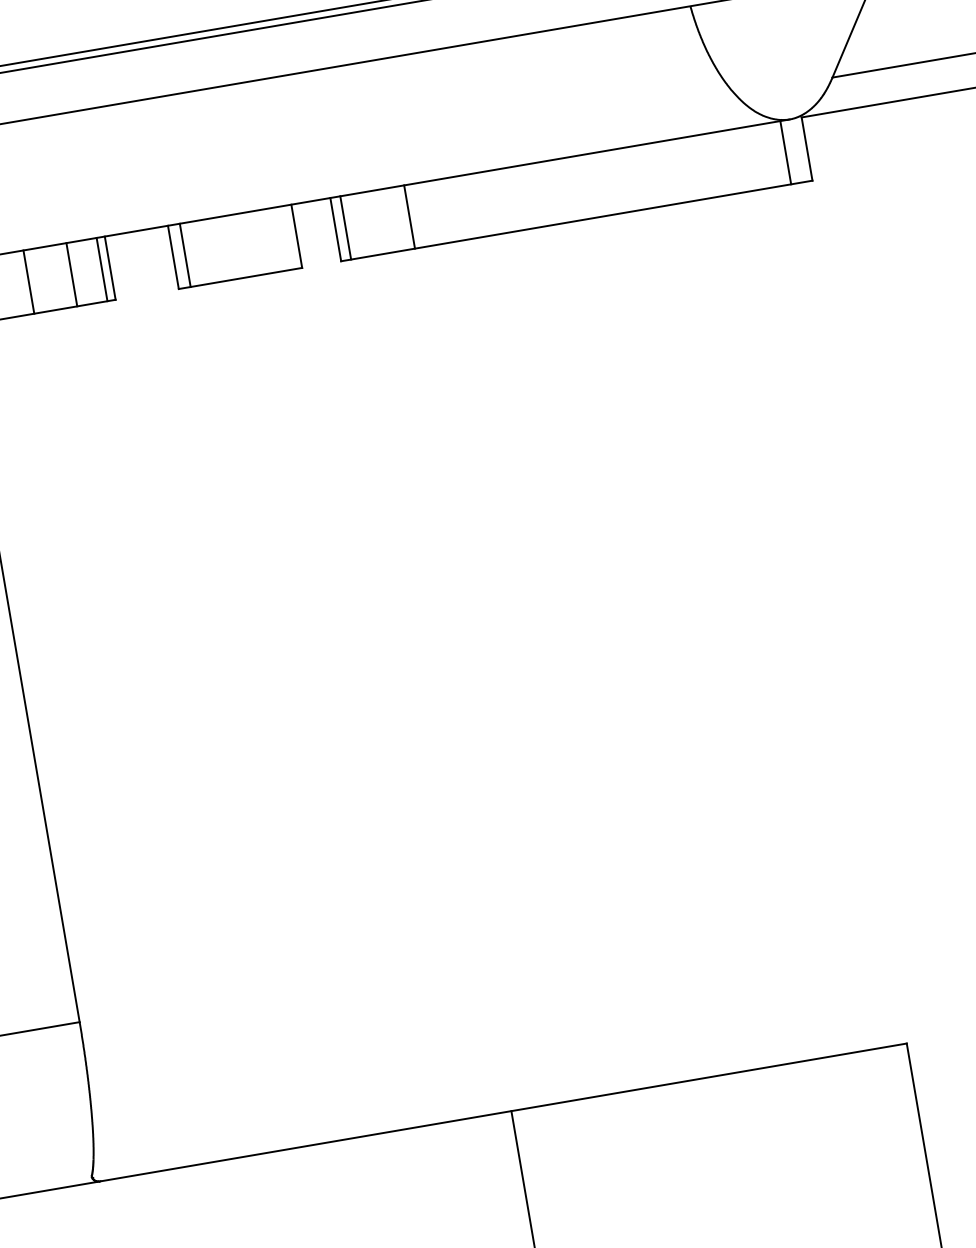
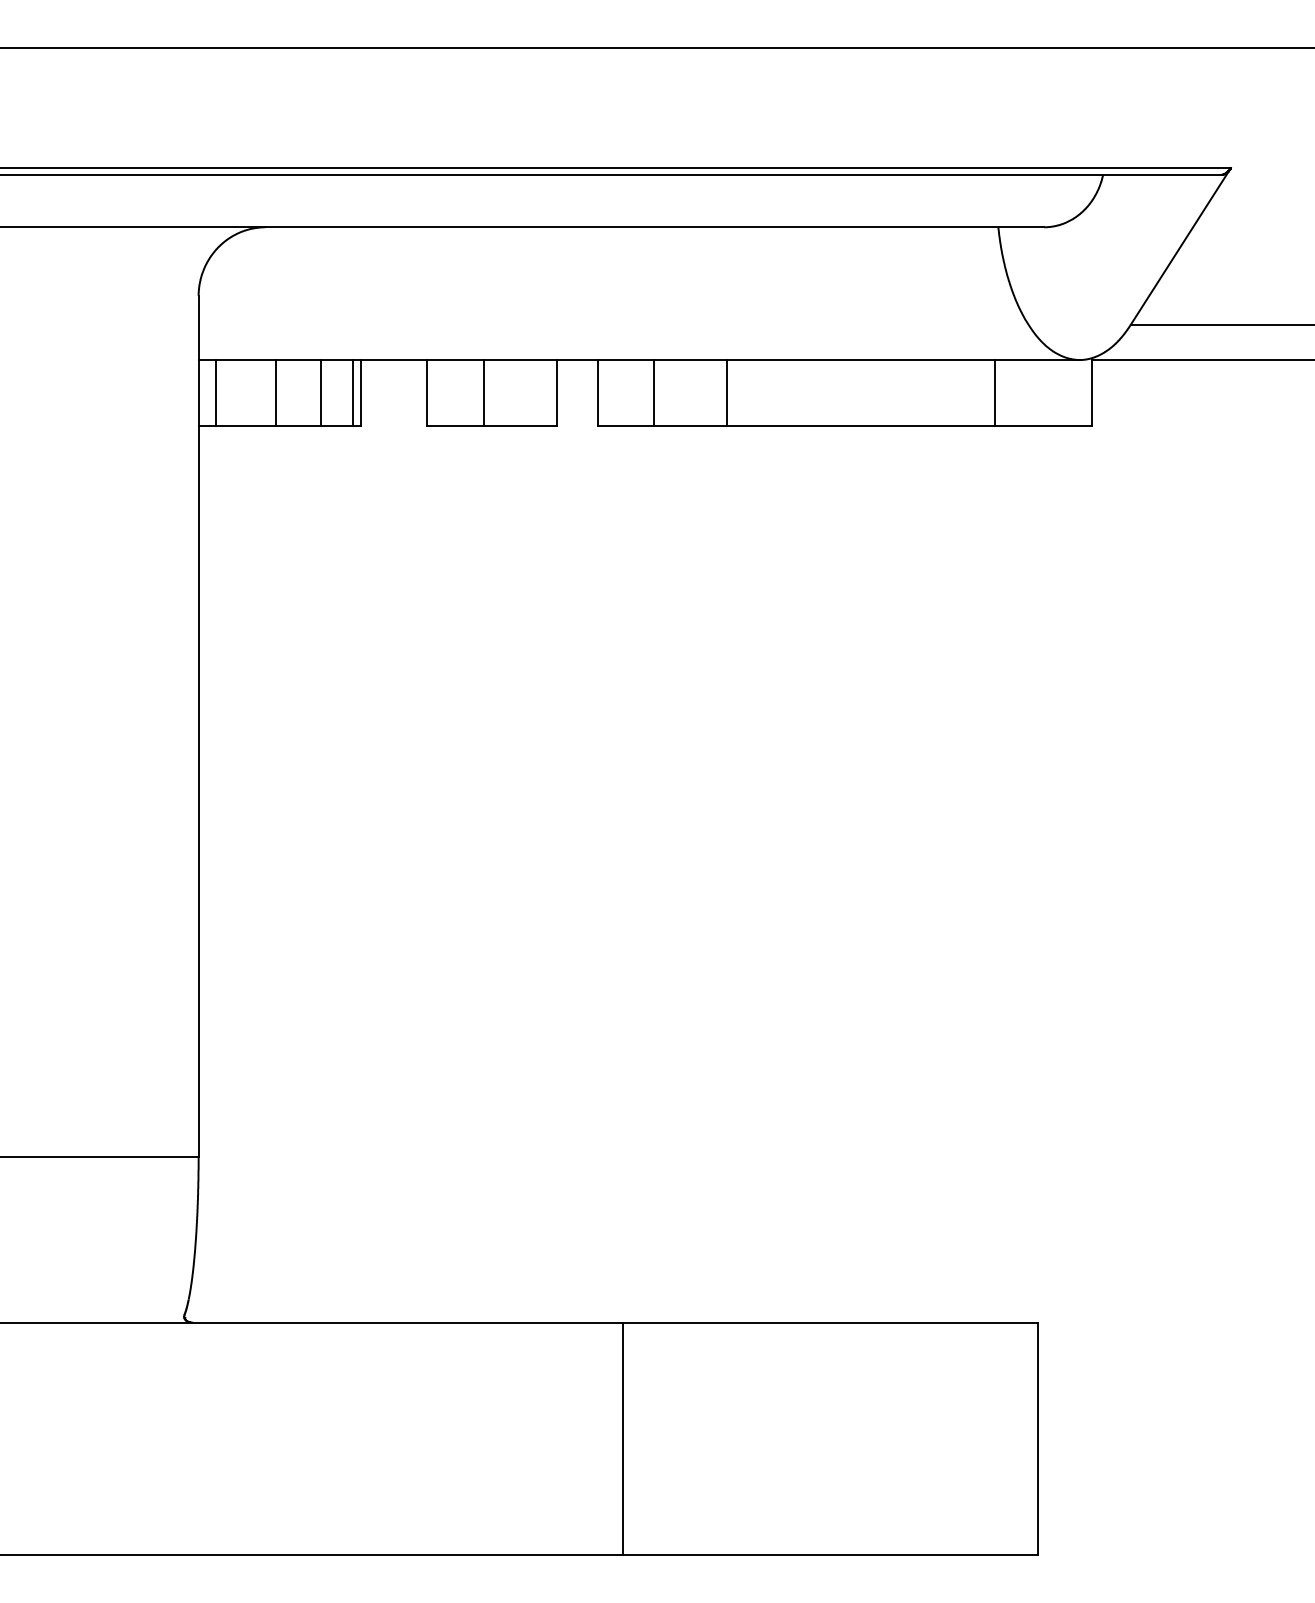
line: (786, 152) -> (995, 393), moved
line: (409, 217) -> (727, 393), moved
line: (345, 228) -> (654, 393), moved
line: (184, 255) -> (483, 393), moved

